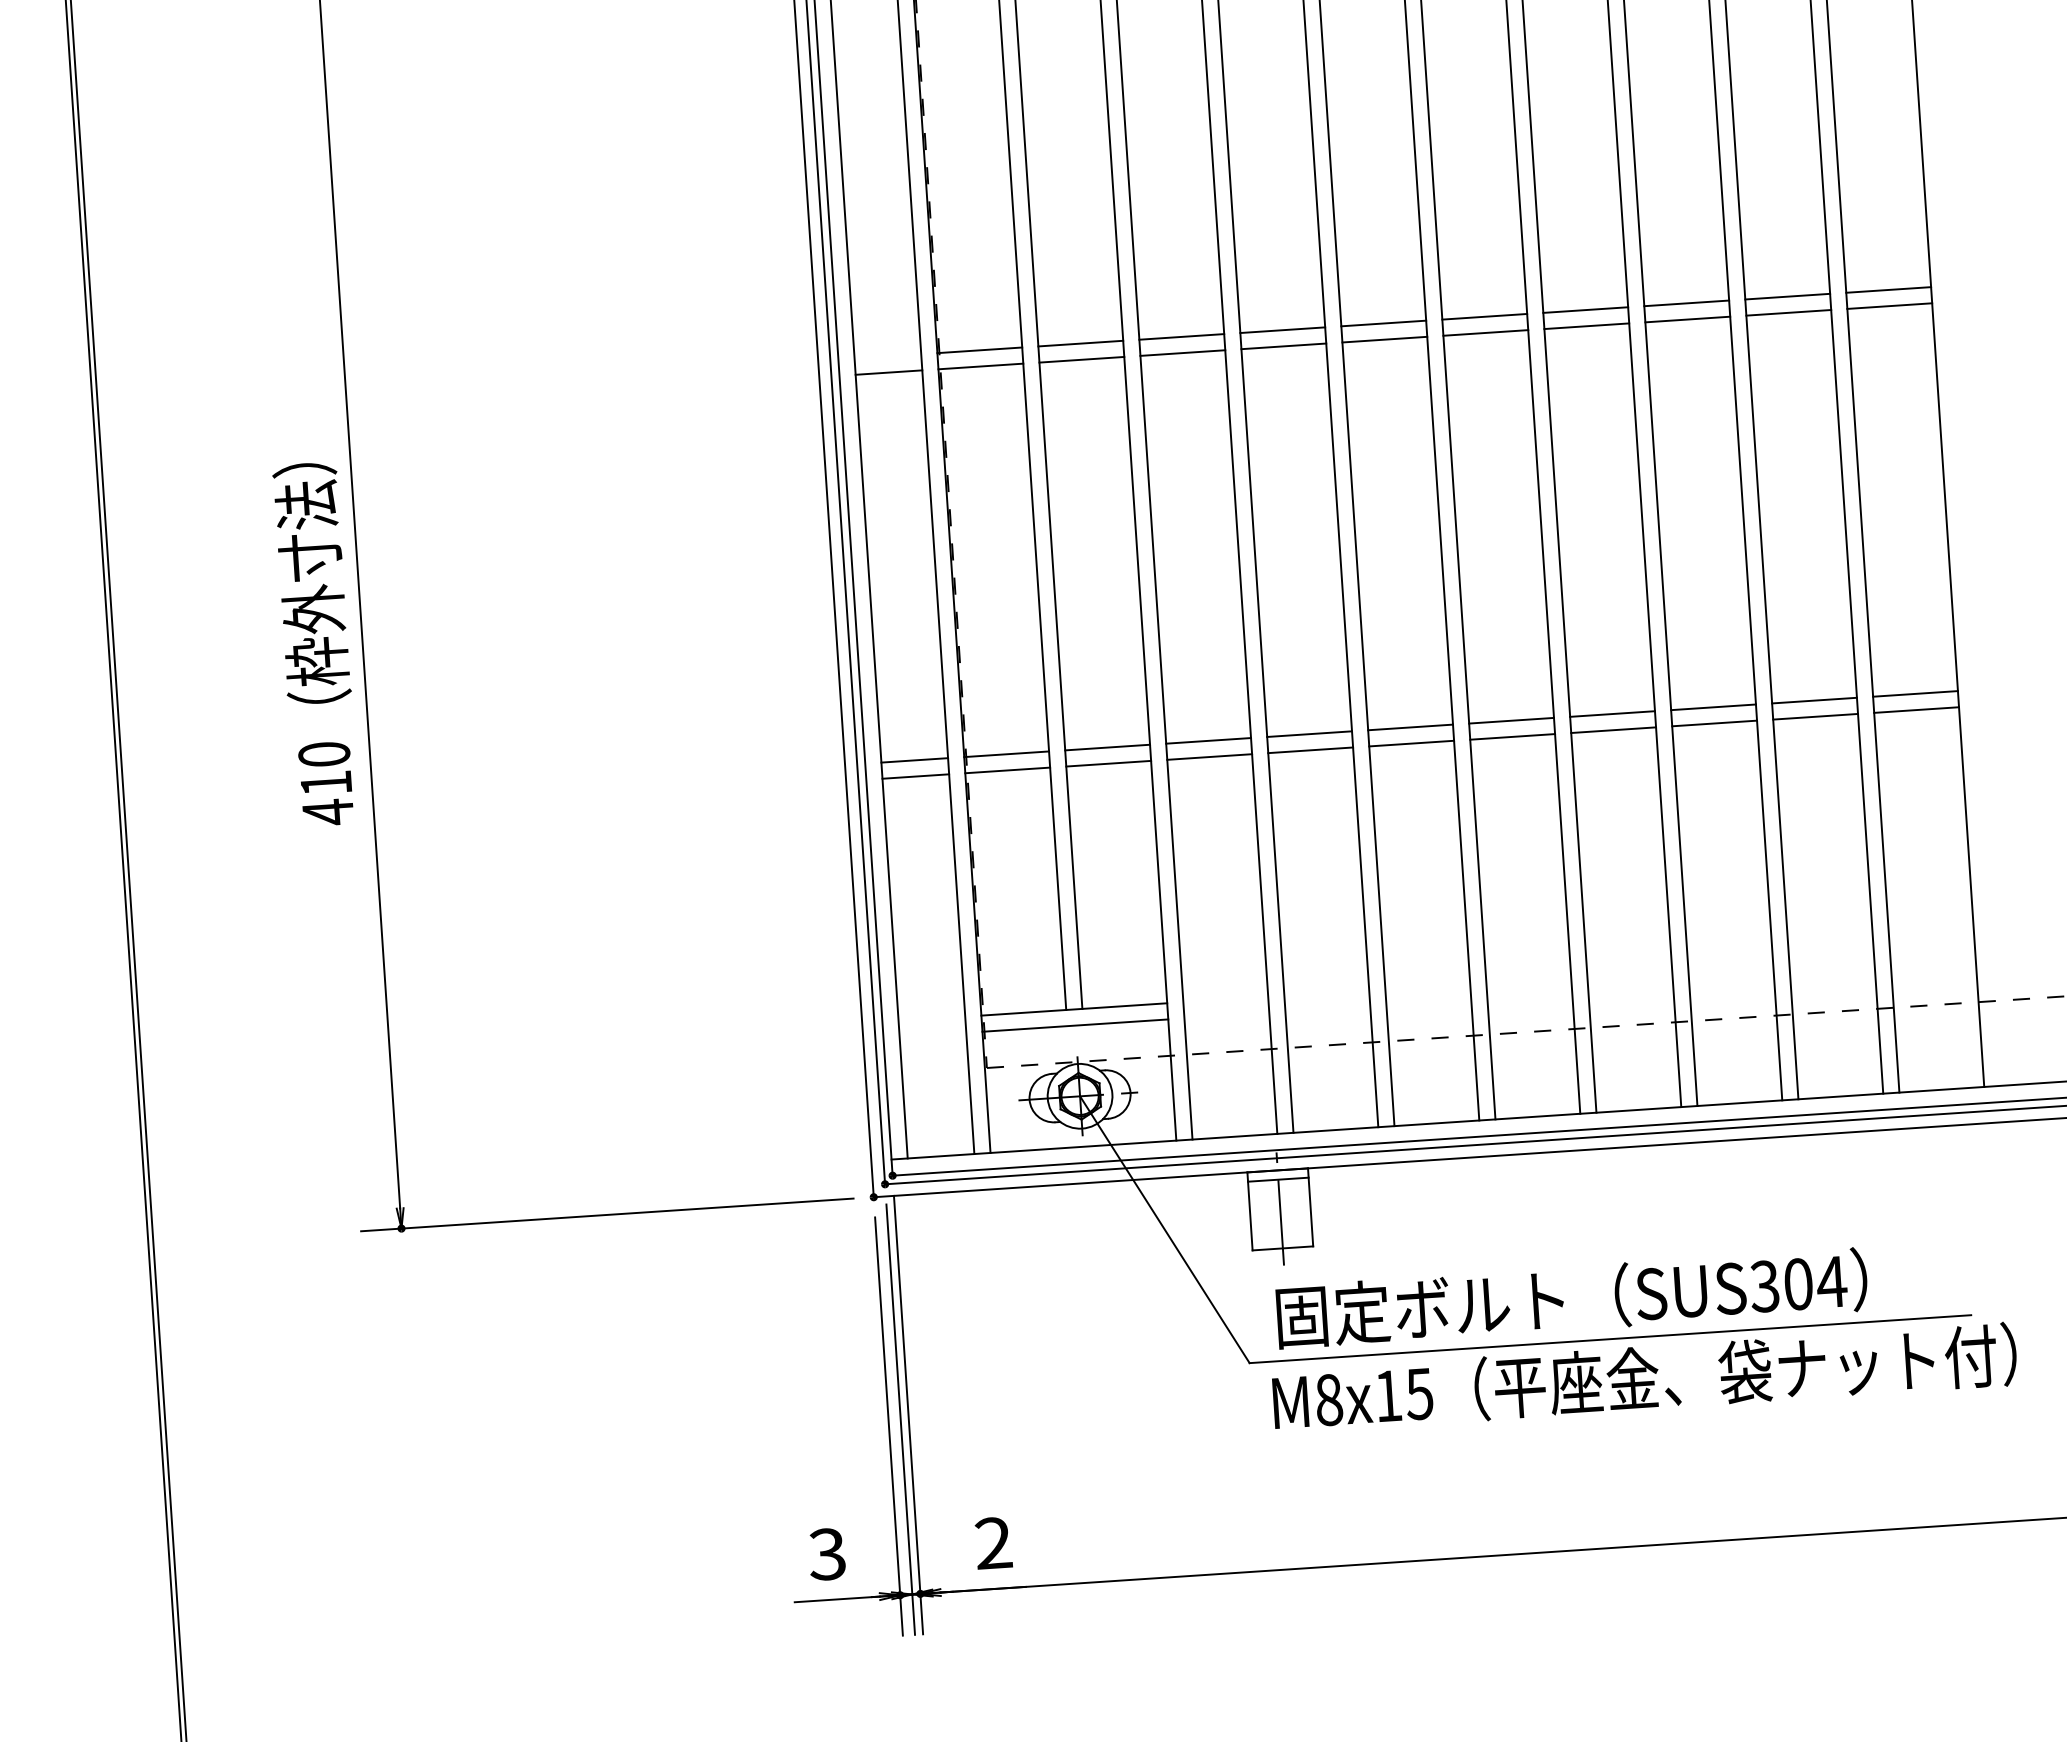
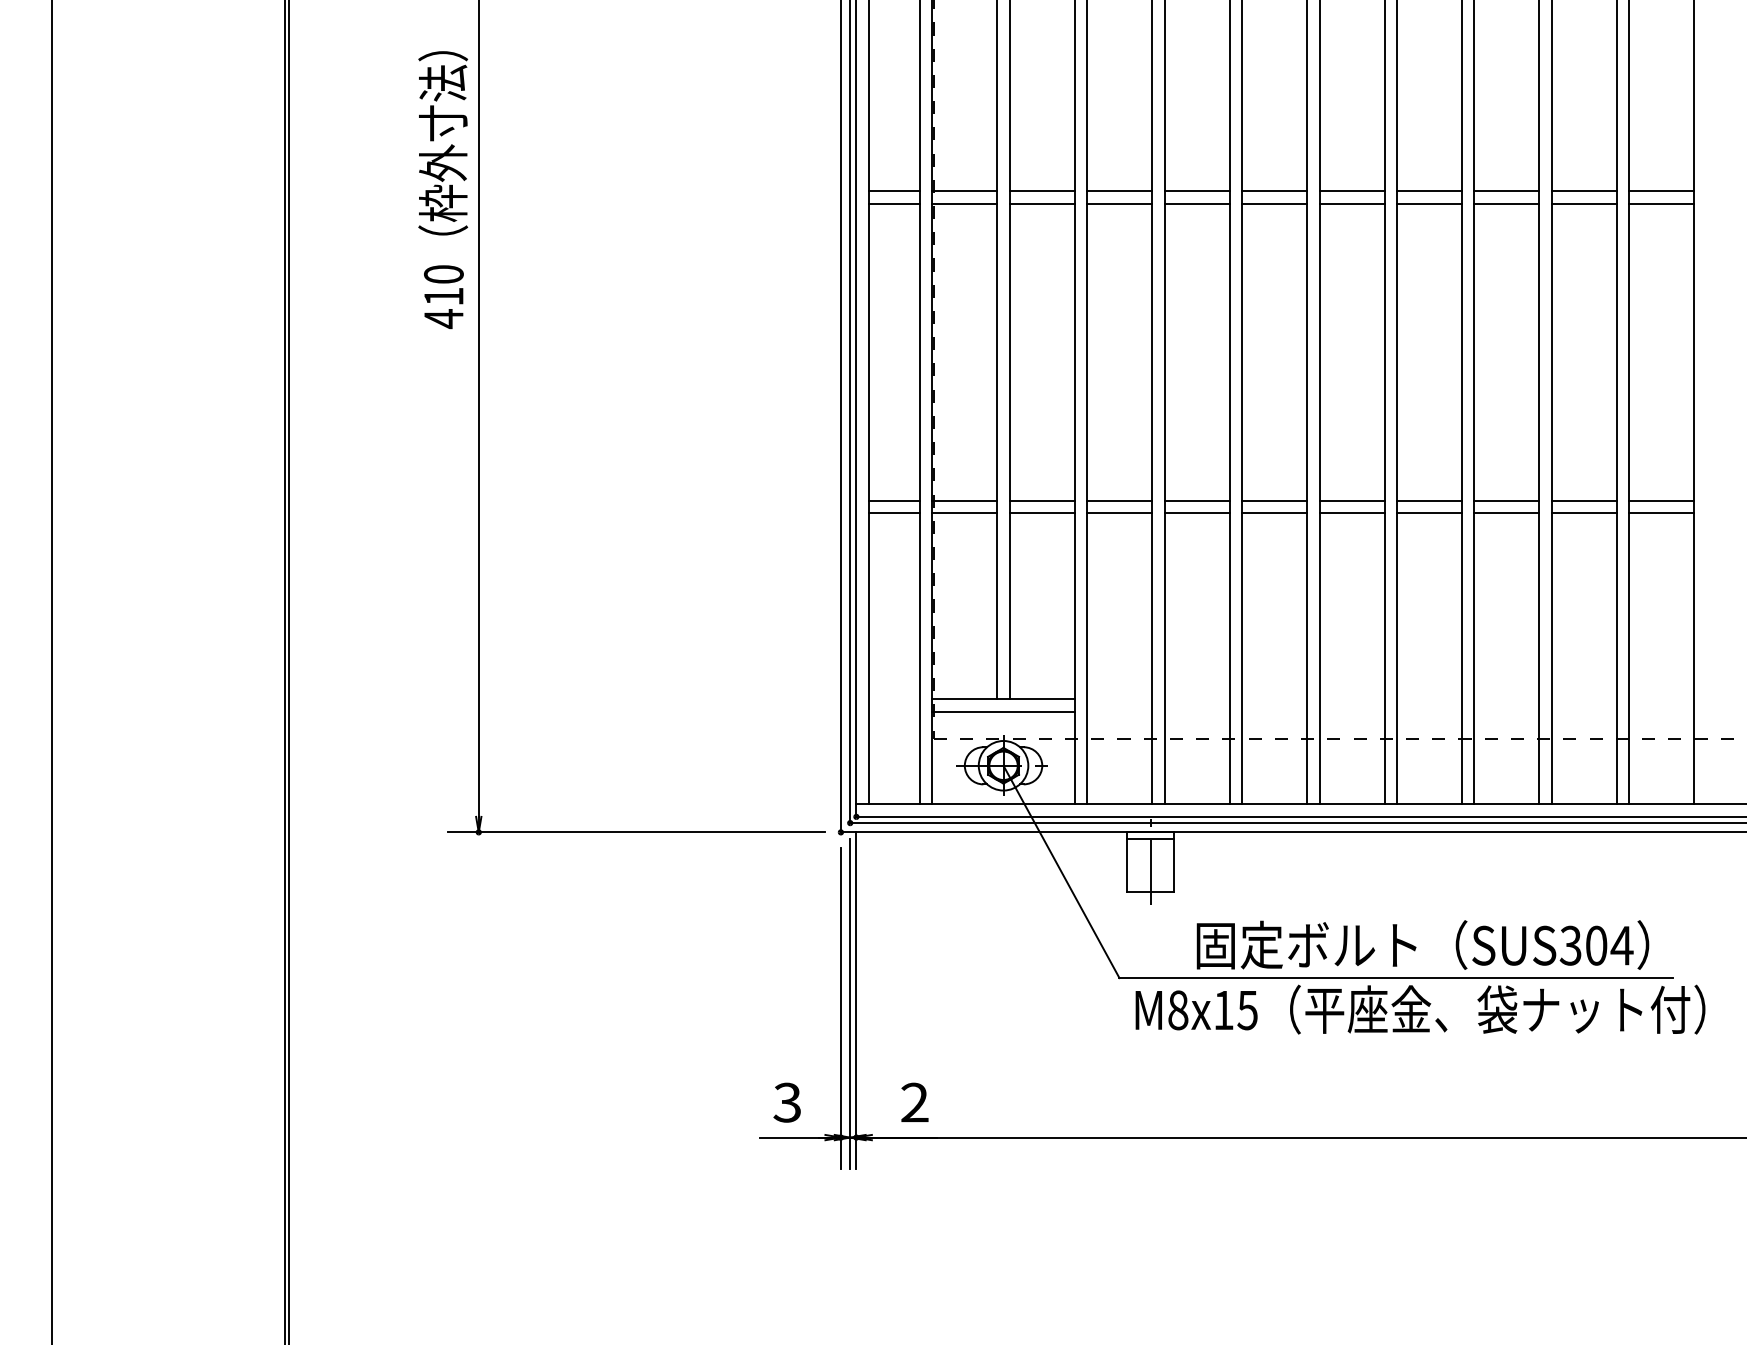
line: (886, 356) -> (893, 191), added
text: (316, 645) -> (443, 190), moved
text: (1571, 1297) -> (1422, 944), moved

